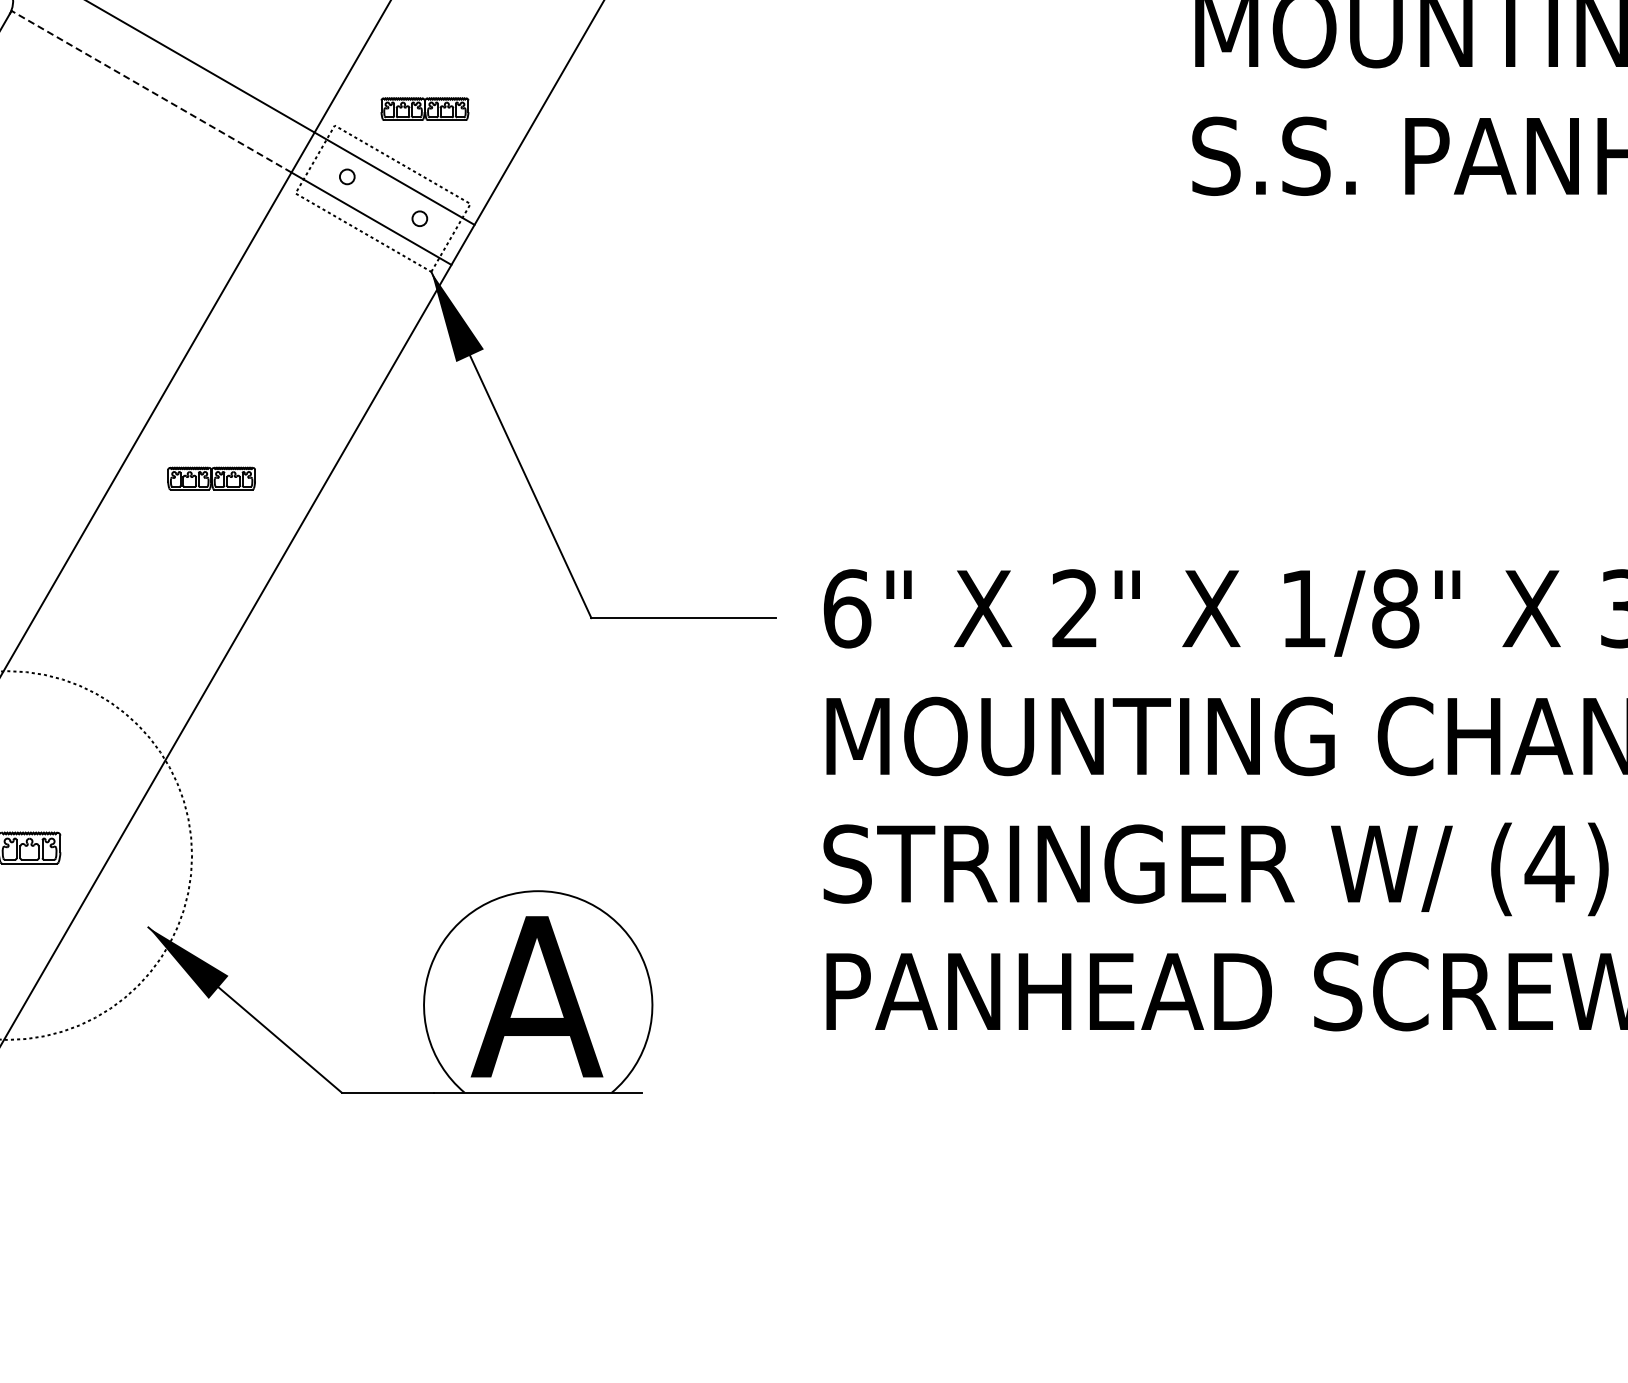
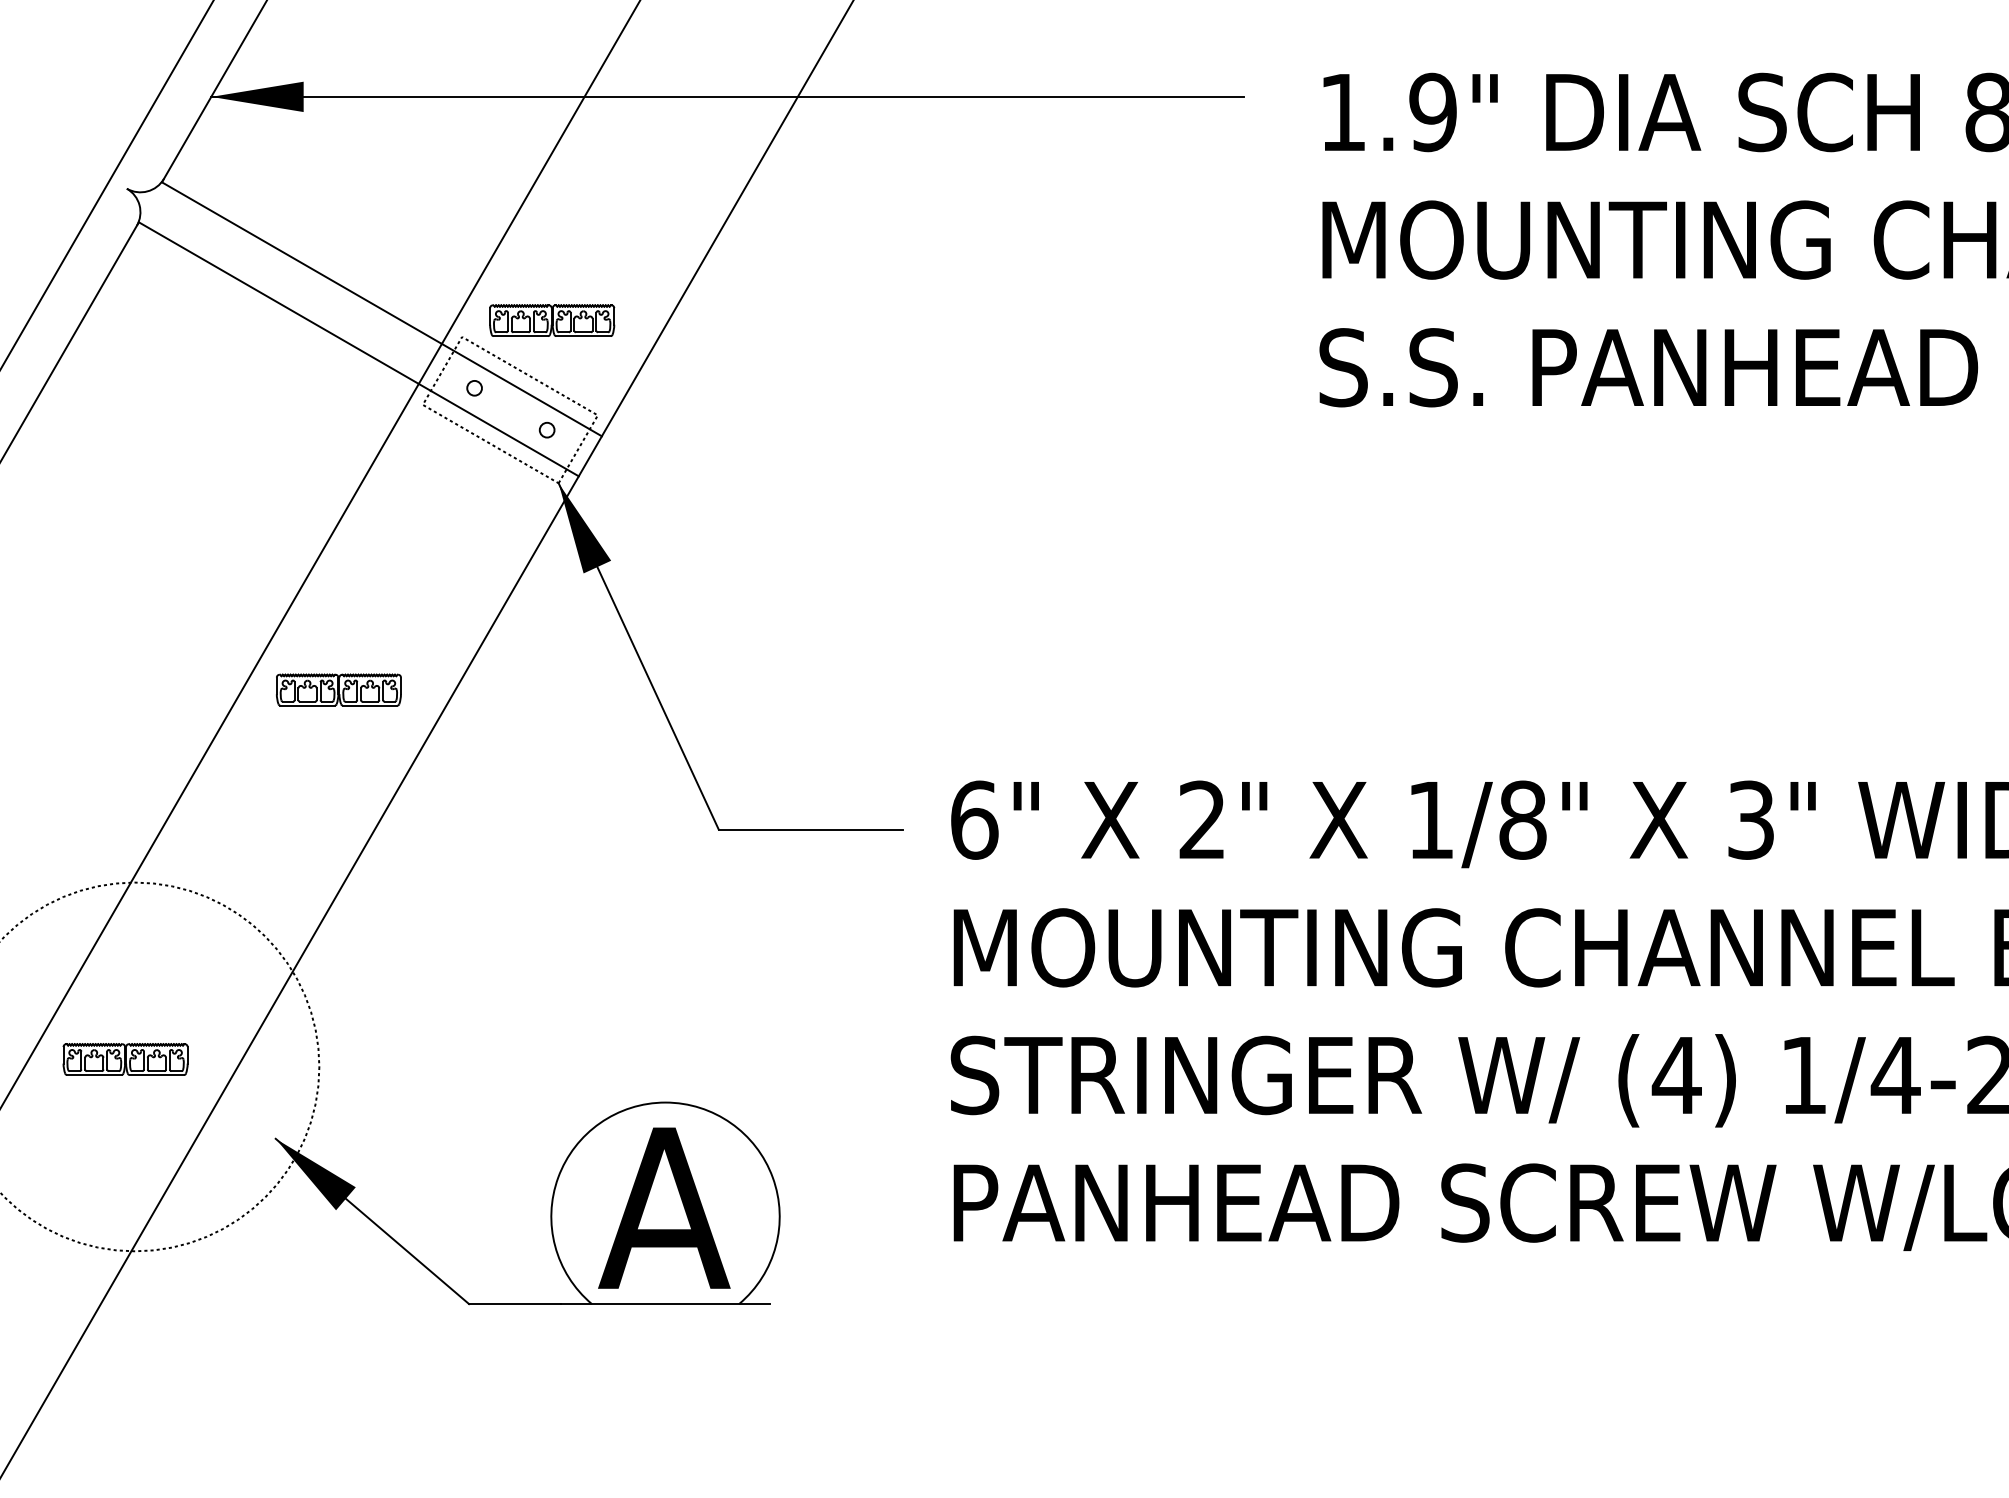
line: (151, 92) -> (278, 303), dashed -> solid
part: (425, 109) -> (552, 320), size x1.43
part: (211, 478) -> (338, 689), size x1.43

